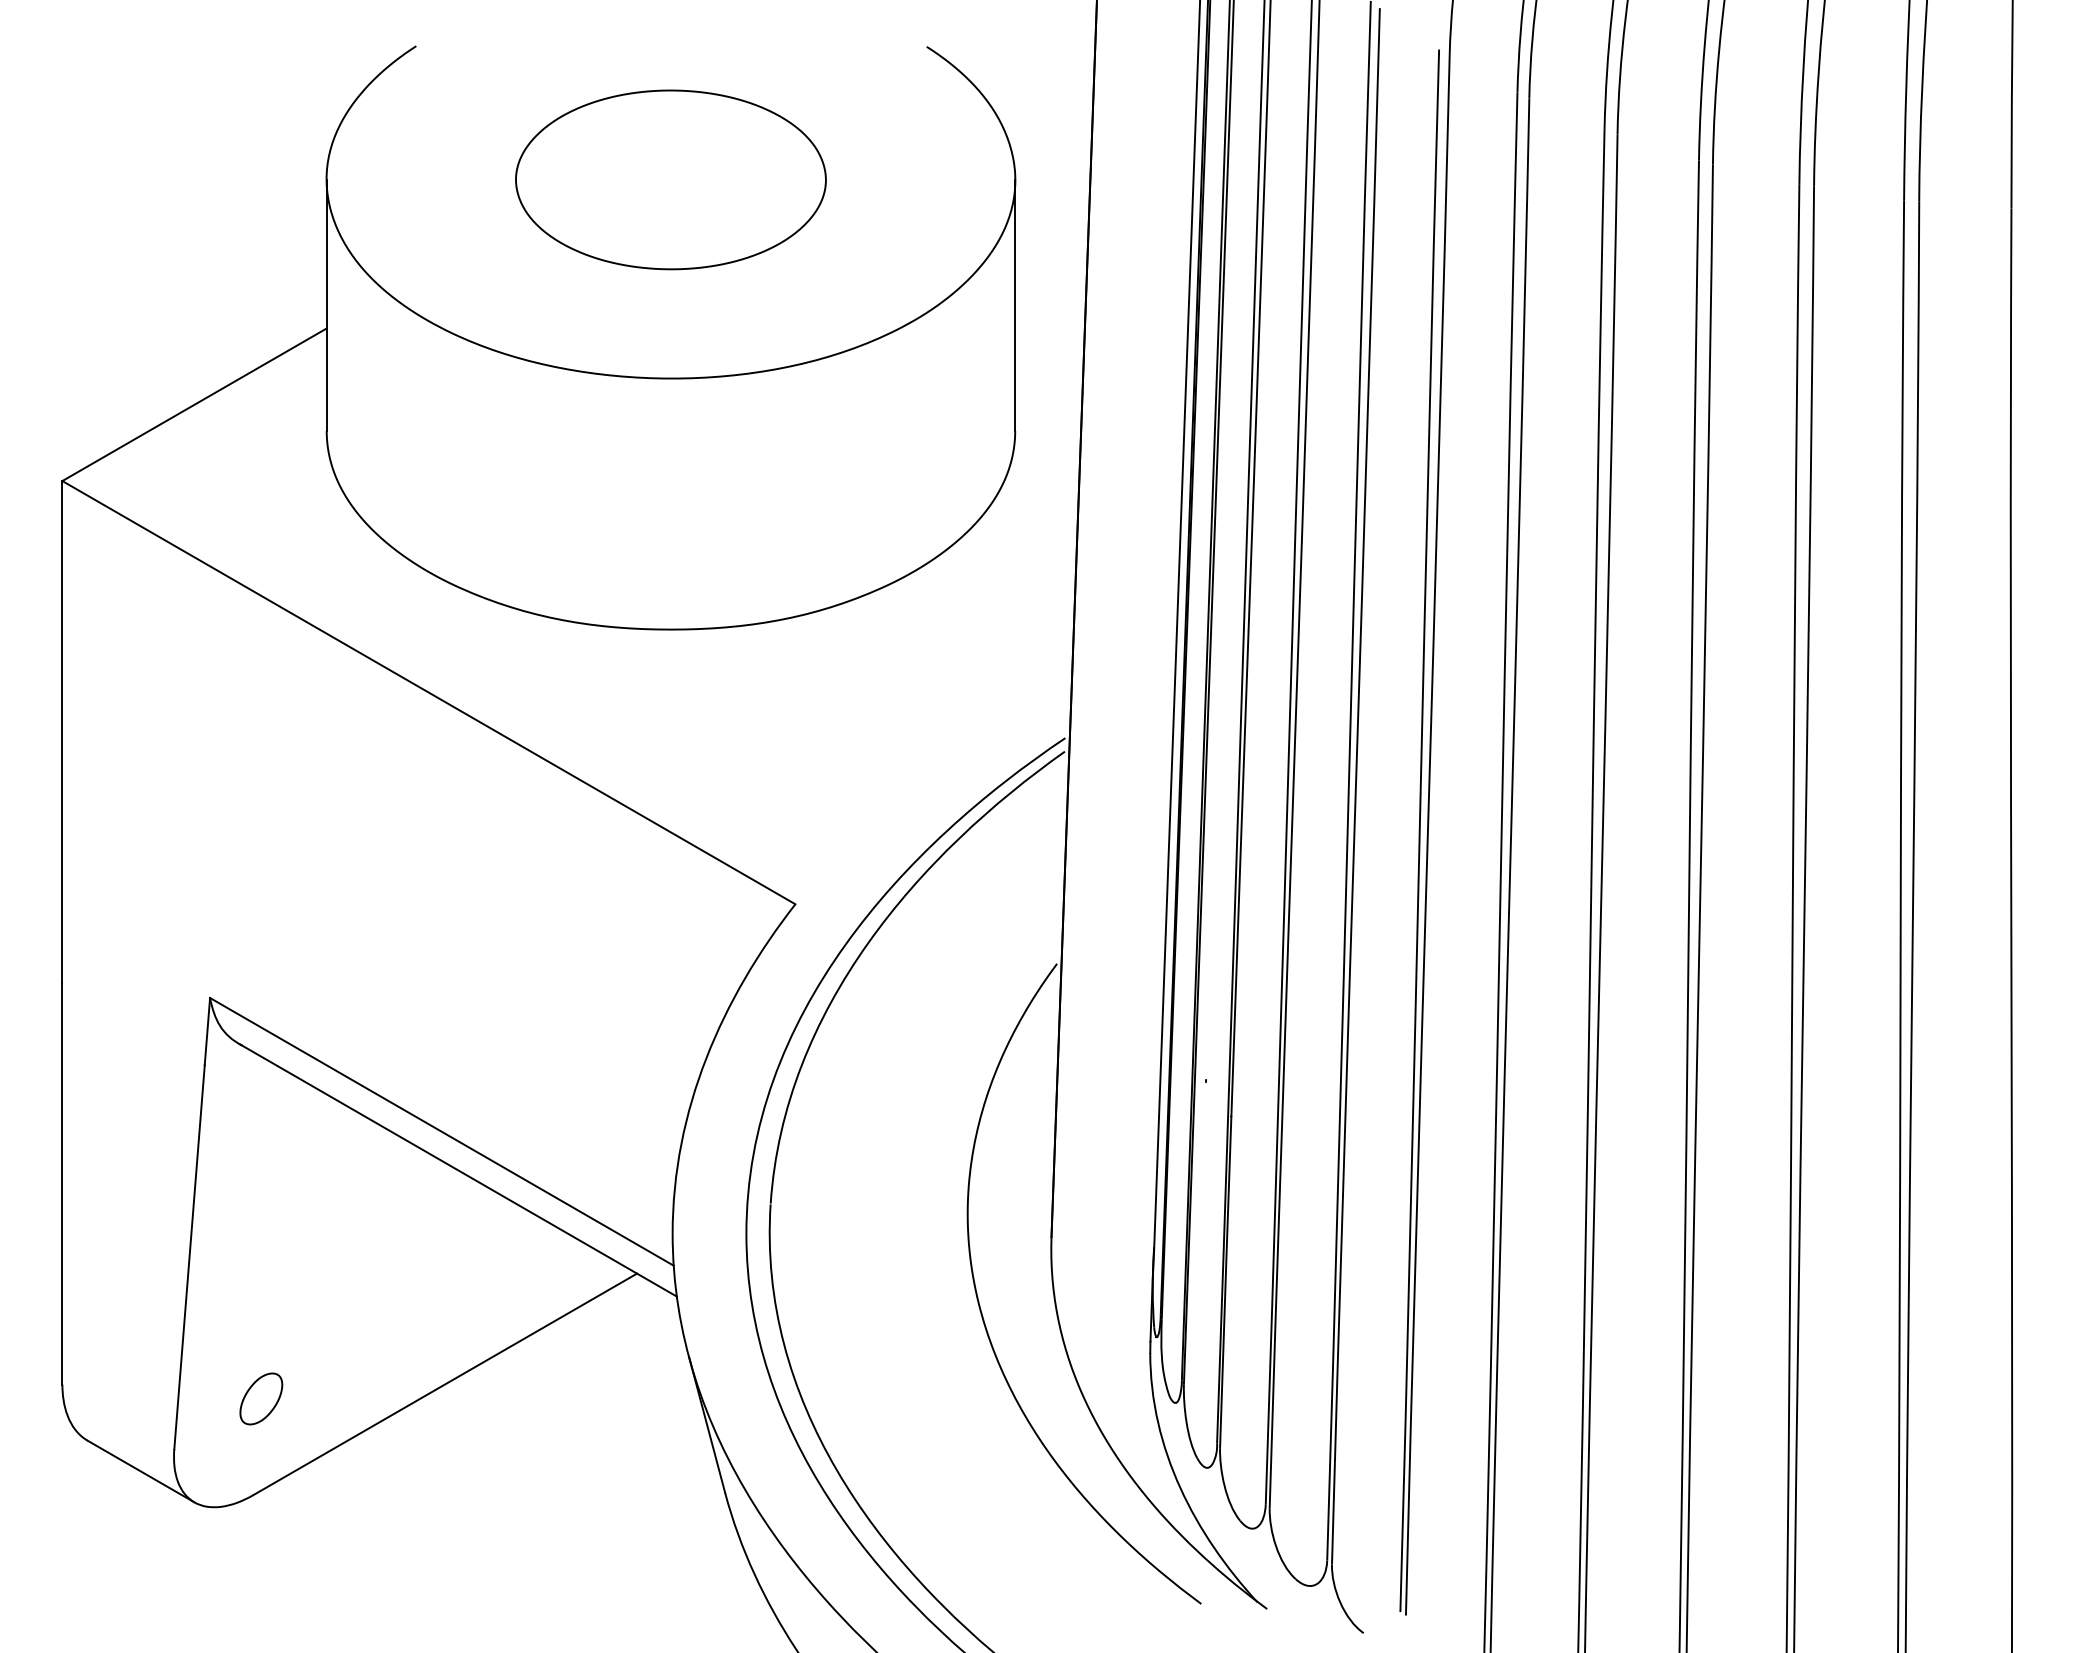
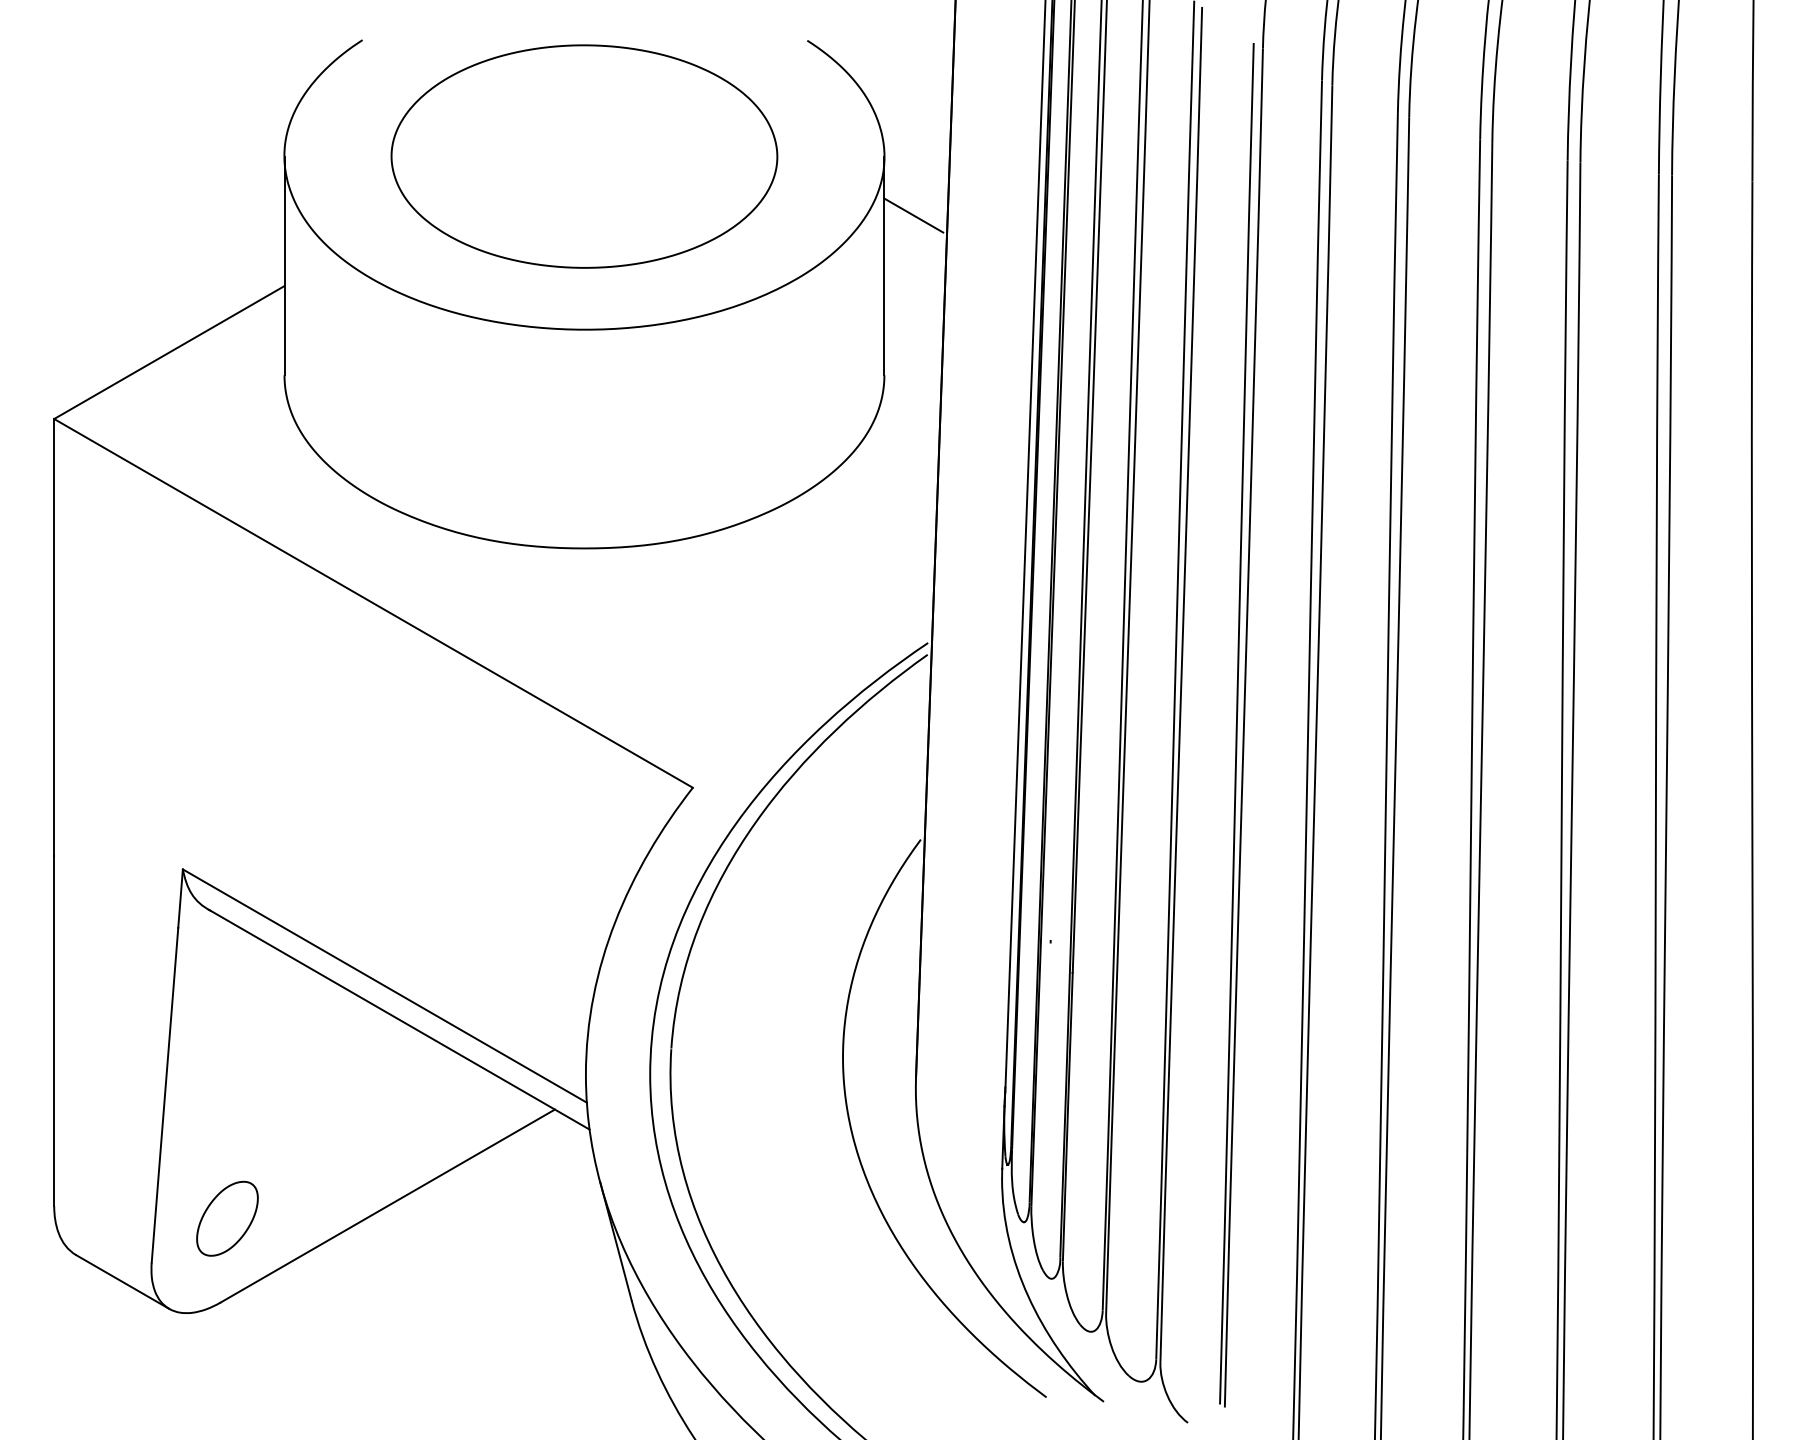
part: (670, 179) -> (584, 156), size x1.43
line: (1048, 247) -> (913, 215), added
part: (261, 1398) -> (227, 1218), size x1.67

